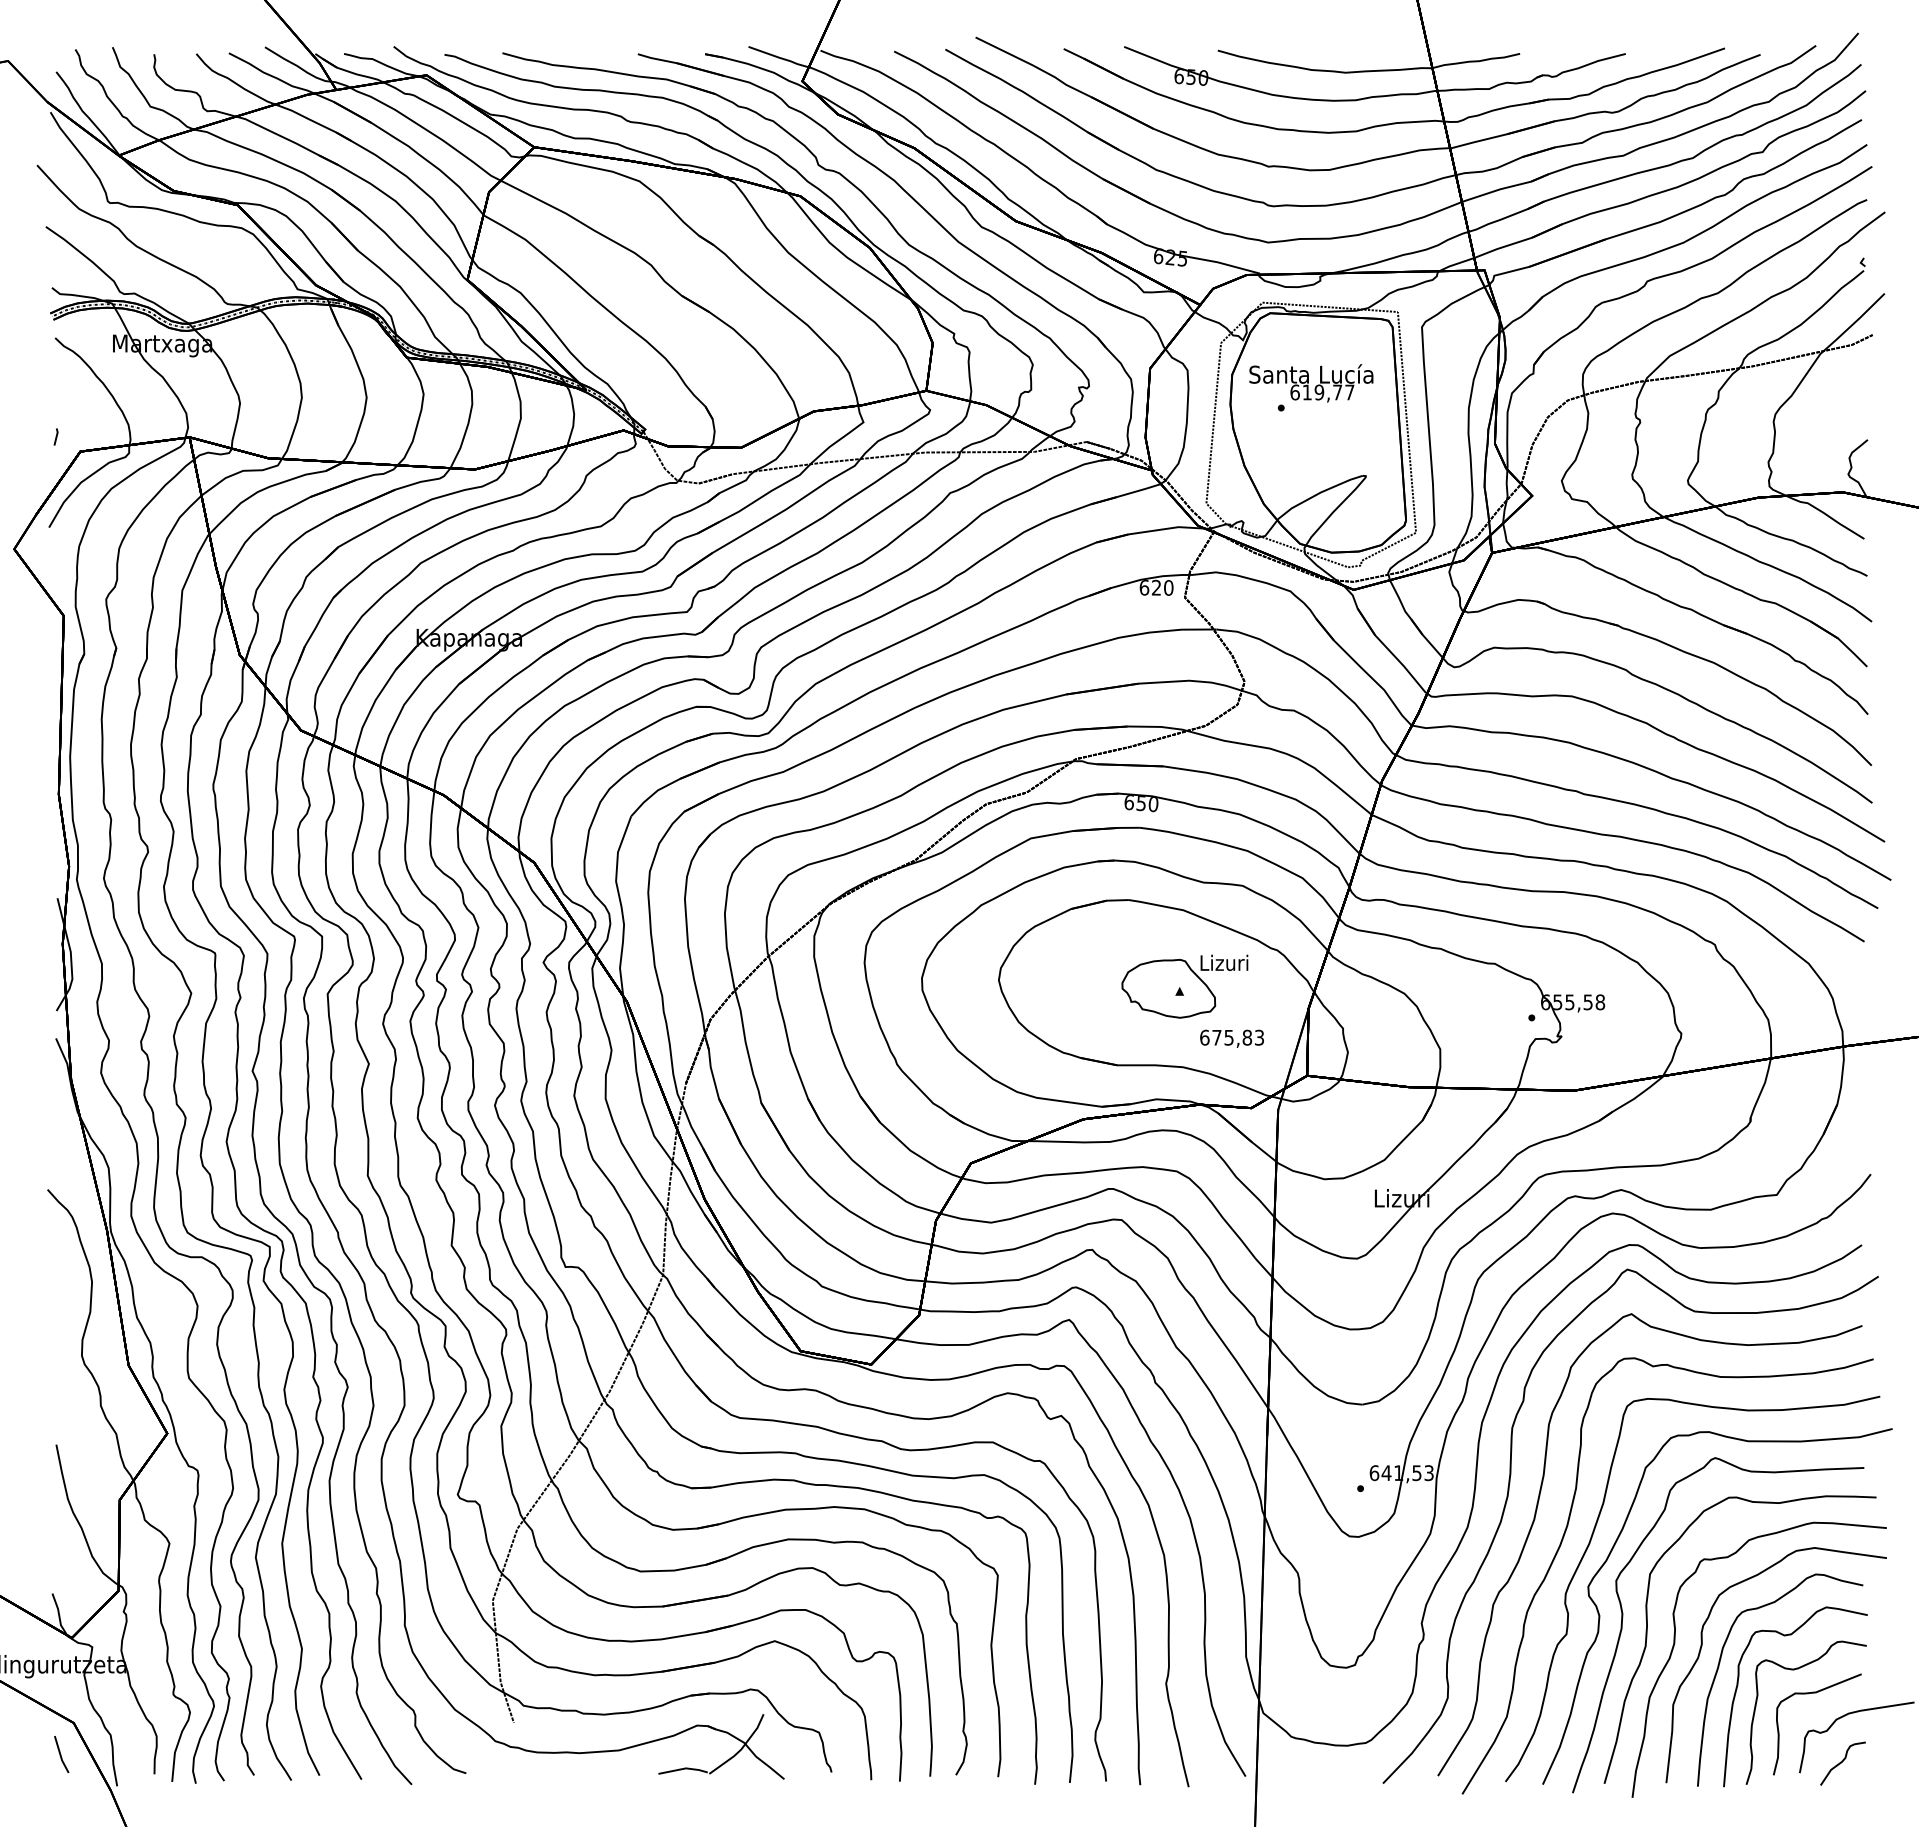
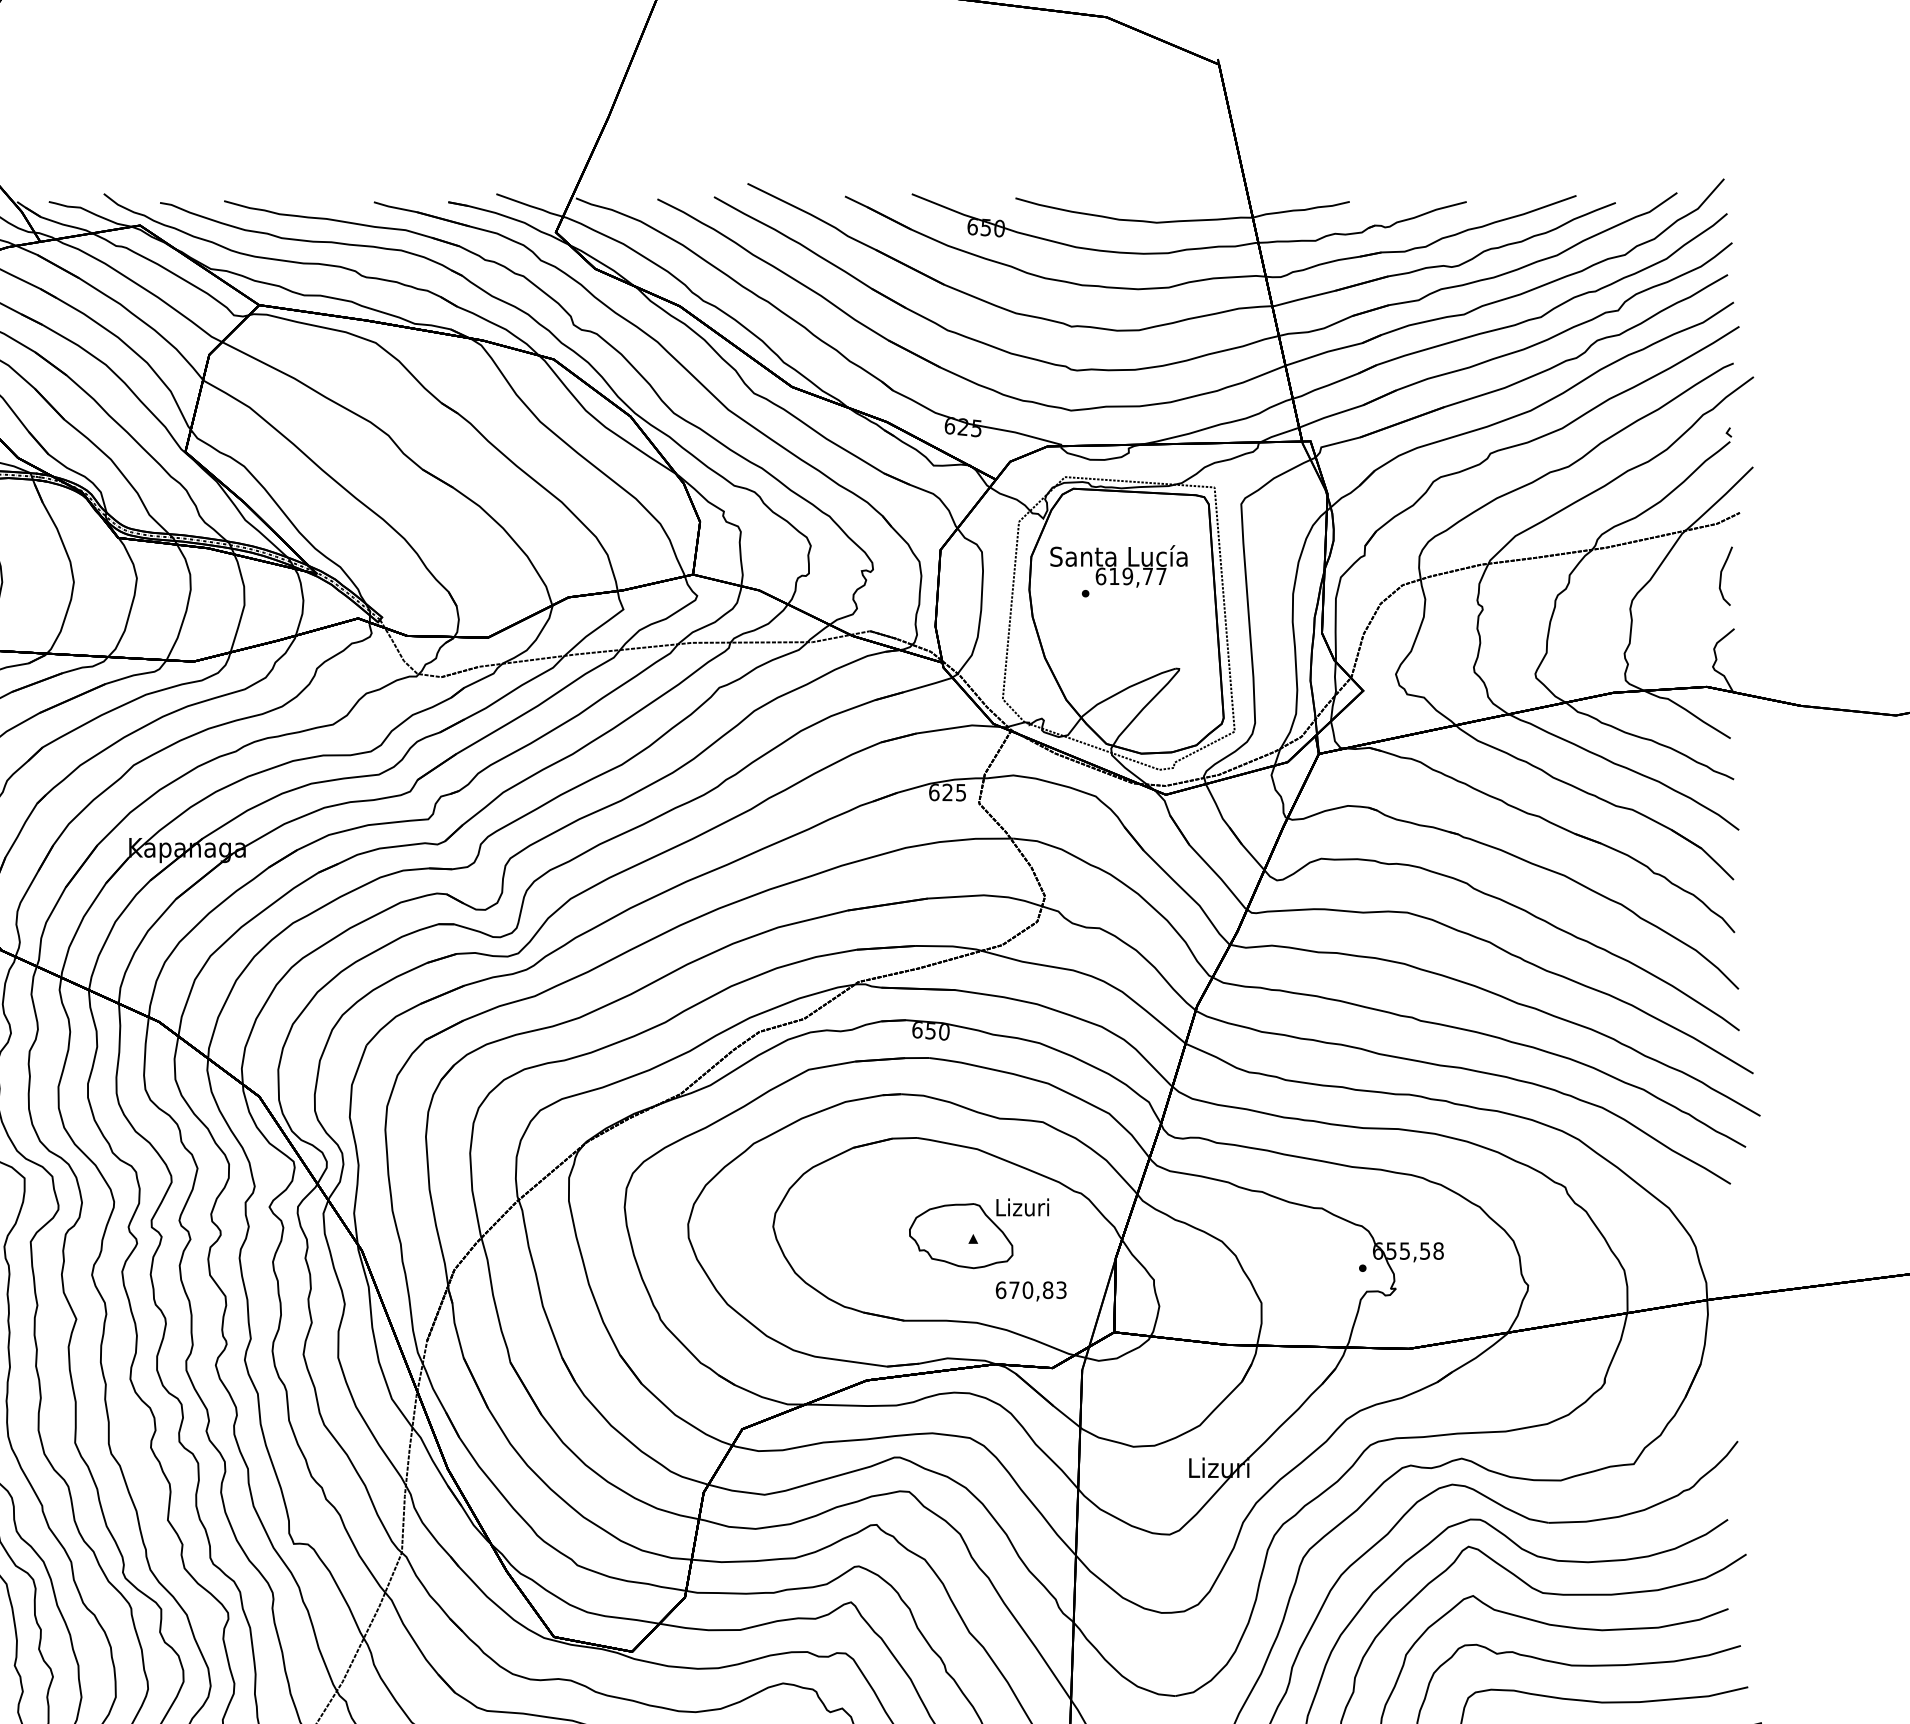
curve: (1856, 392) -> (1721, 576), added
text: (1168, 587) -> (960, 792), 620 -> 625
text: (1228, 1037) -> (1027, 1289), 675,83 -> 670,83

